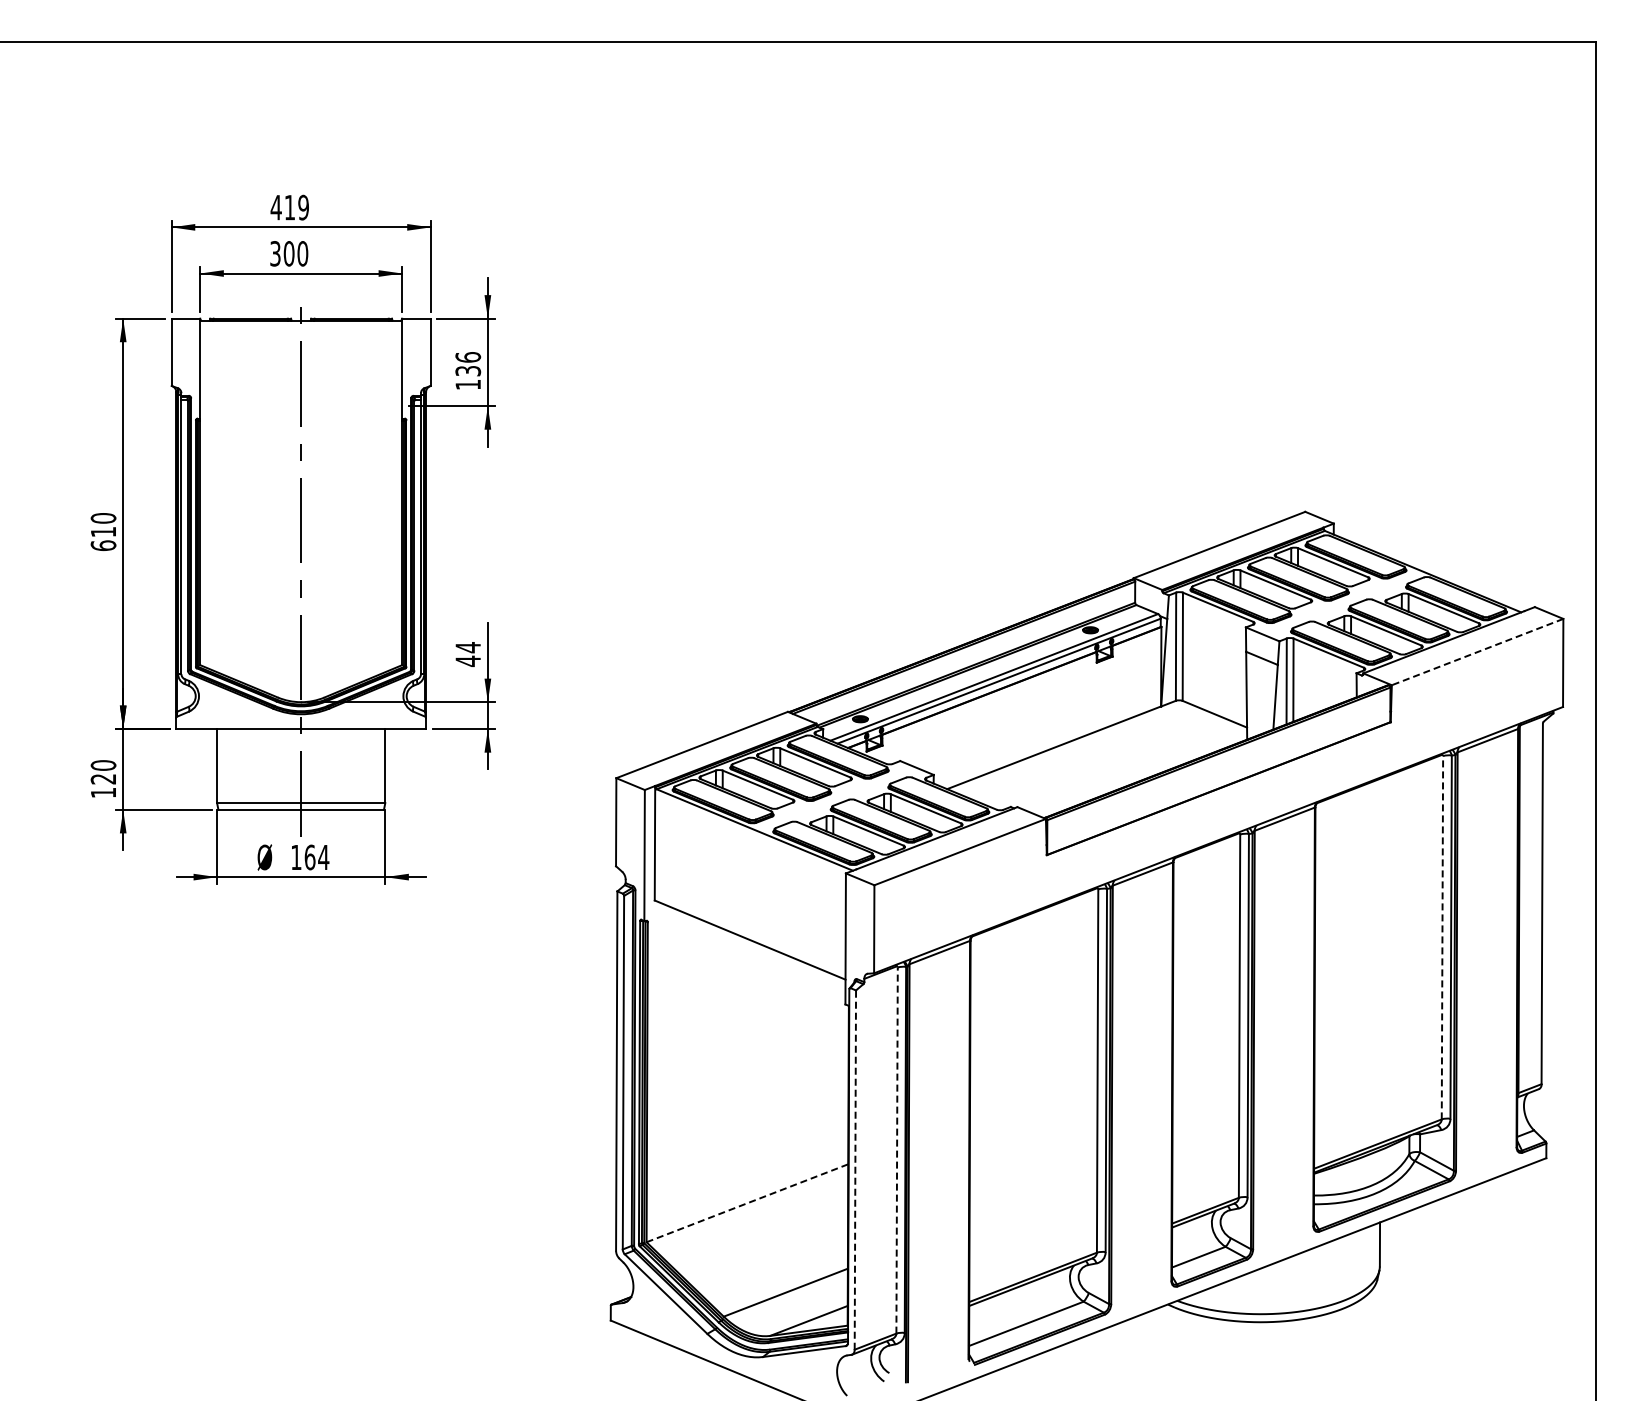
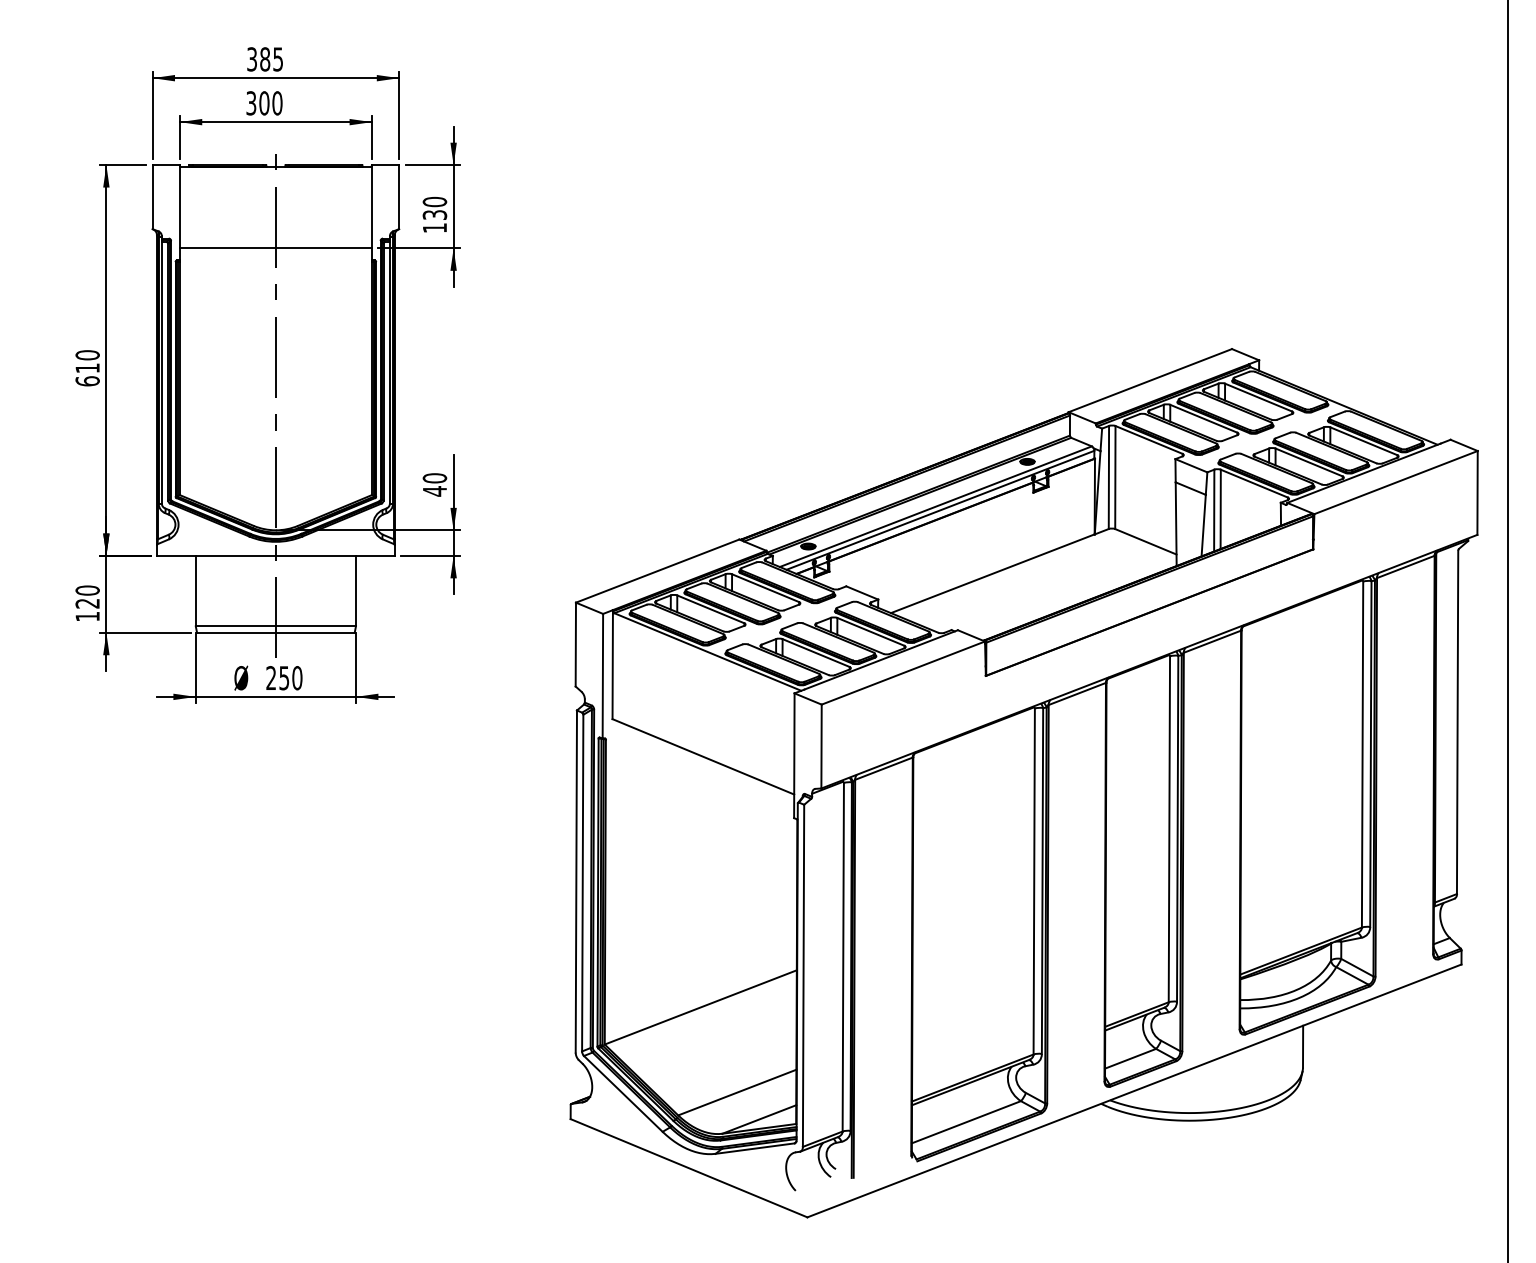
text: (289, 207) -> (264, 59), 419 -> 385
text: (467, 357) -> (434, 202), 136 -> 130
line: (301, 406) -> (276, 248), added
text: (468, 647) -> (435, 478), 44 -> 40
line: (1477, 652) -> (1395, 482), dashed -> solid
text: (310, 857) -> (284, 678), 164 -> 250
line: (1442, 937) -> (1362, 754), dashed -> solid
line: (897, 1150) -> (843, 957), dashed -> solid
line: (855, 1170) -> (803, 976), dashed -> solid
line: (747, 1203) -> (700, 1007), dashed -> solid

